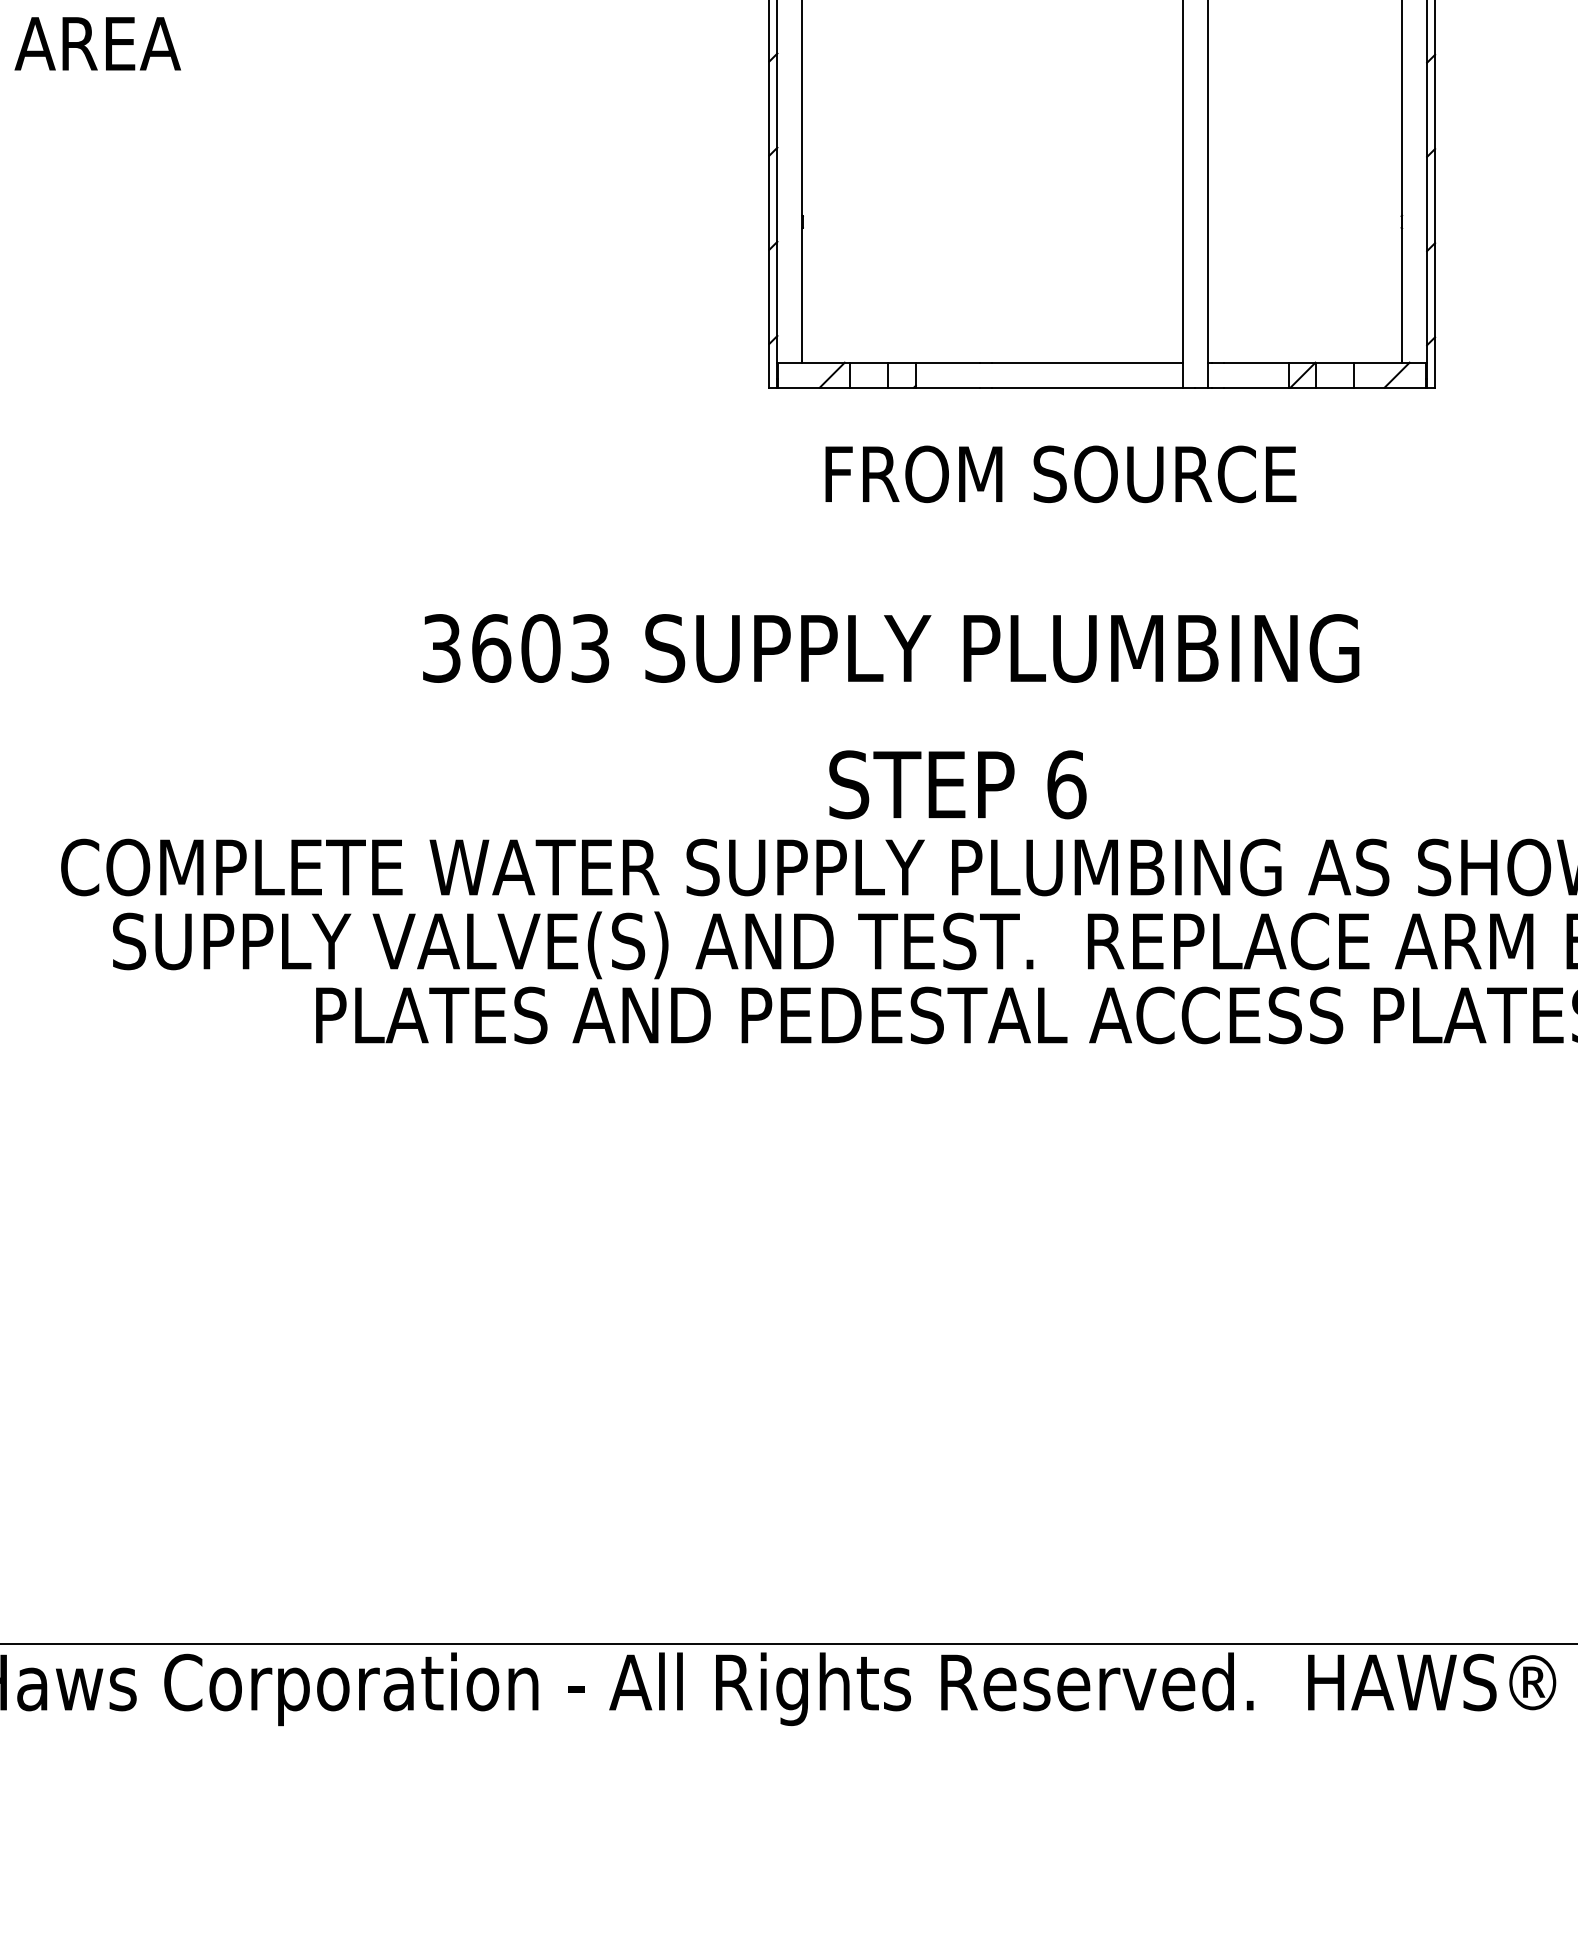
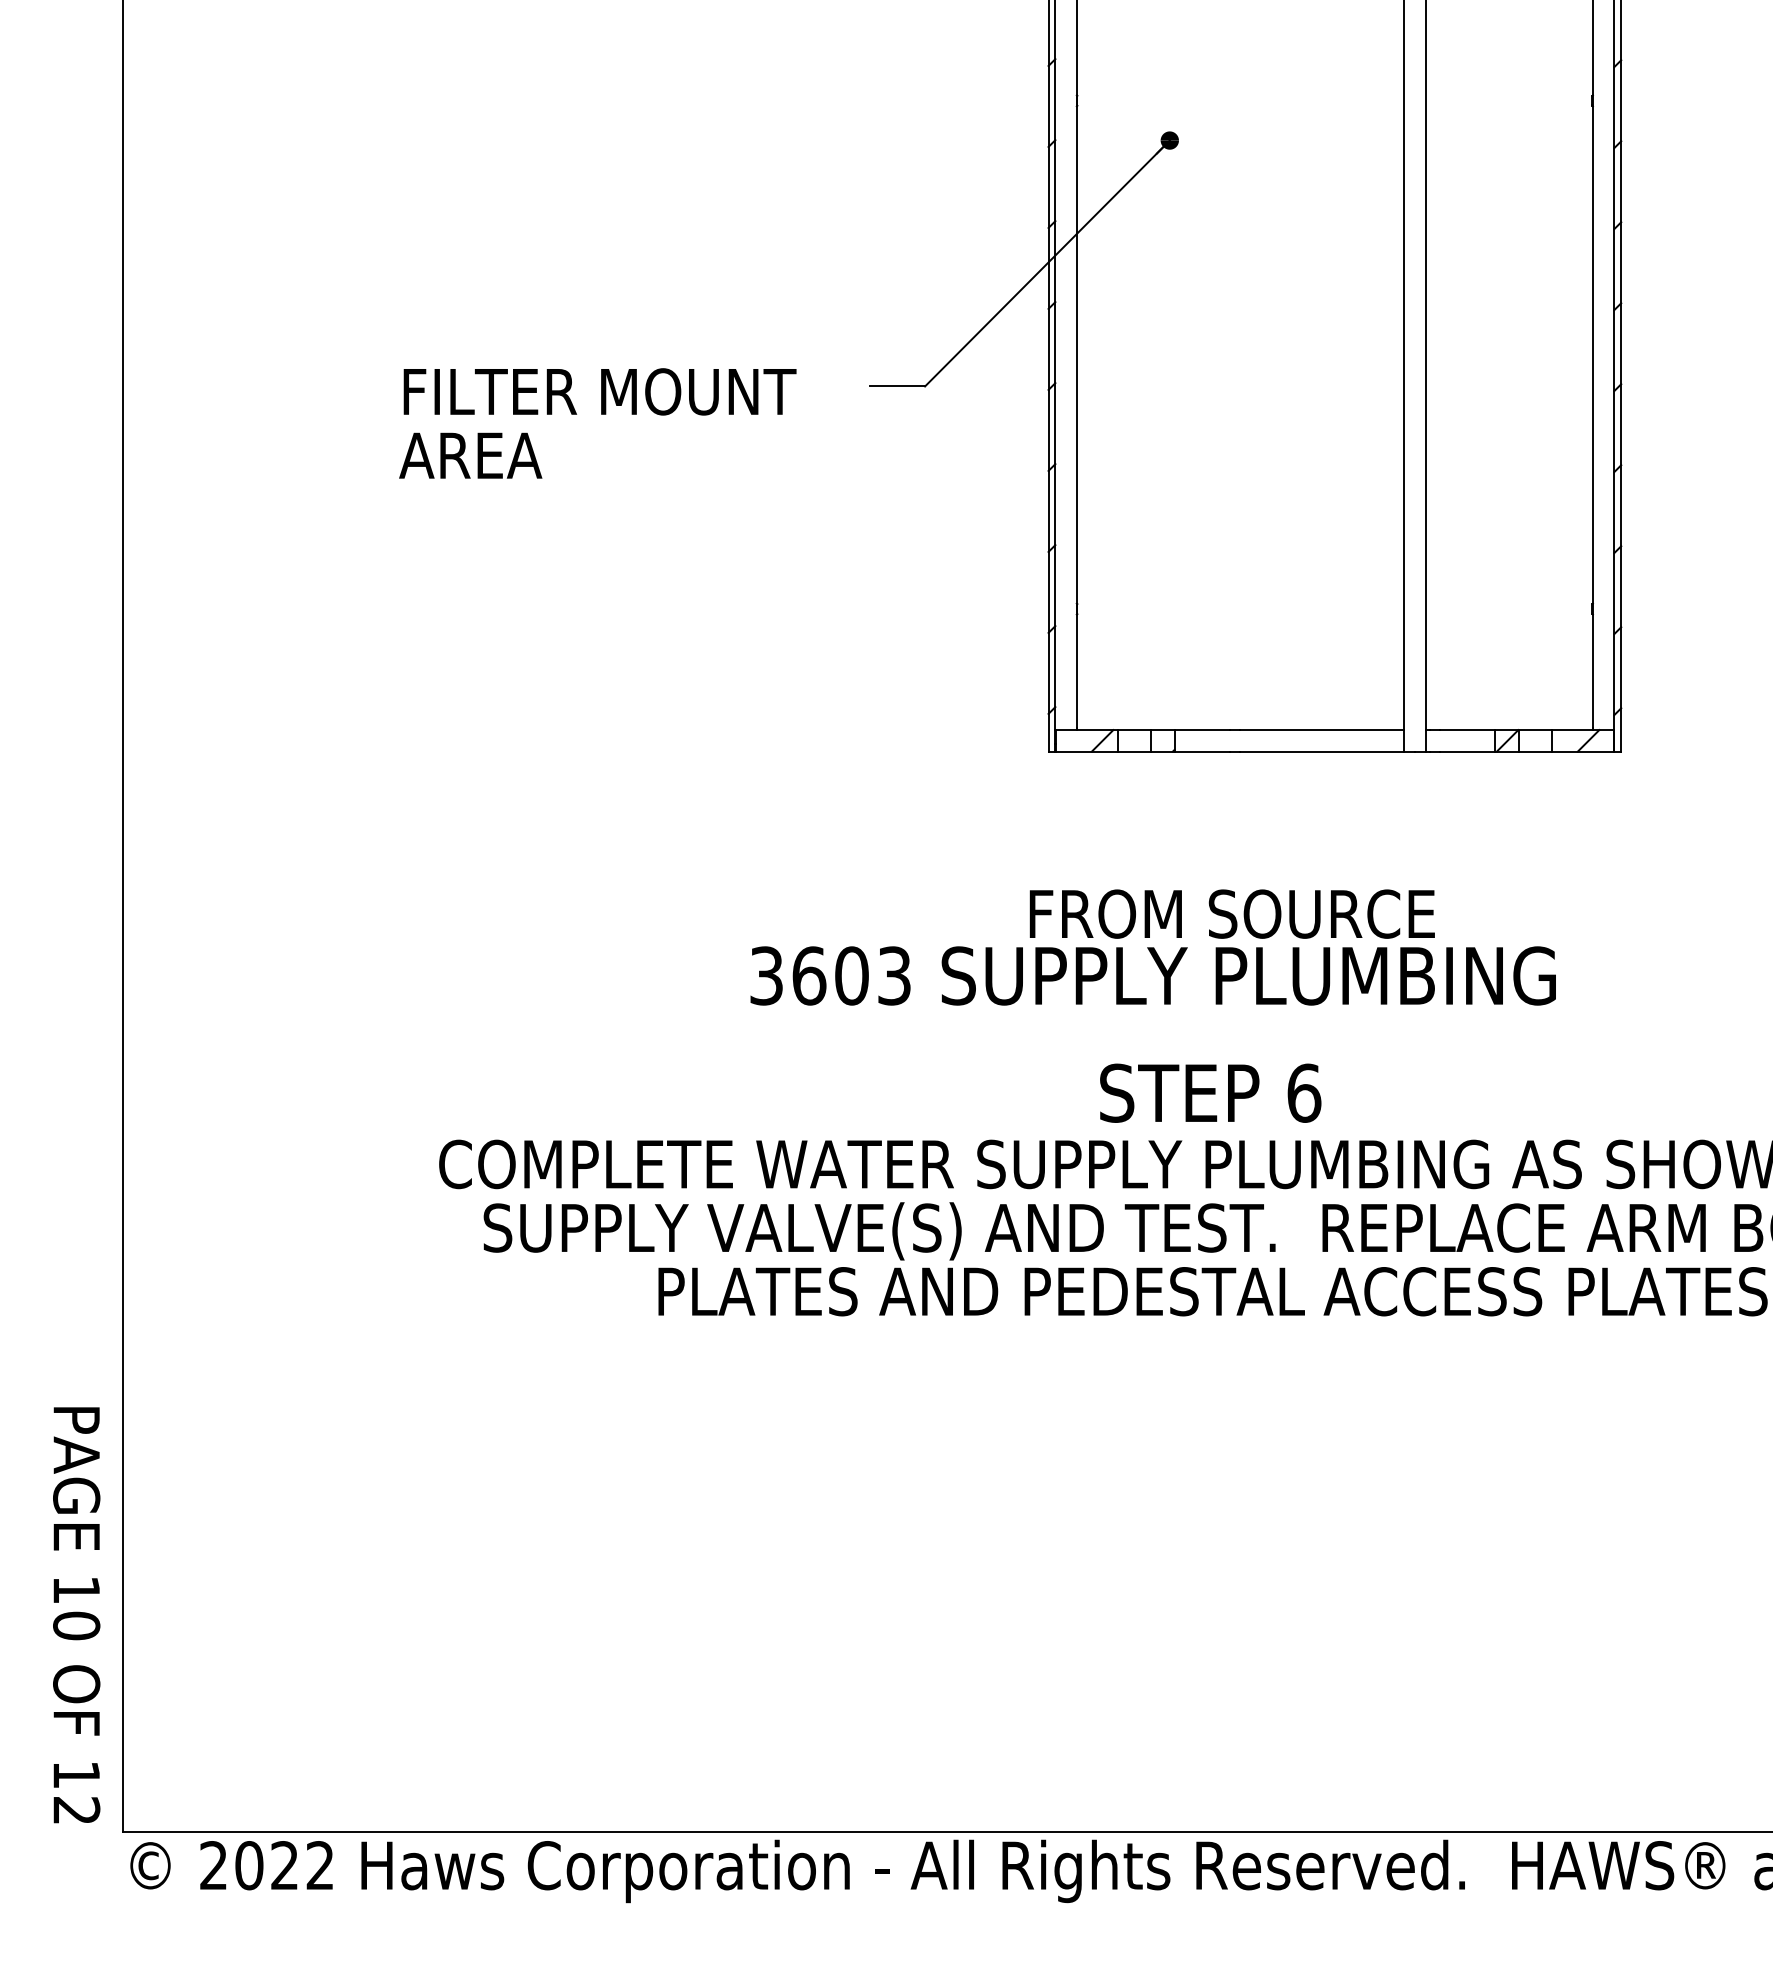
text: (1059, 473) -> (1231, 913), moved

